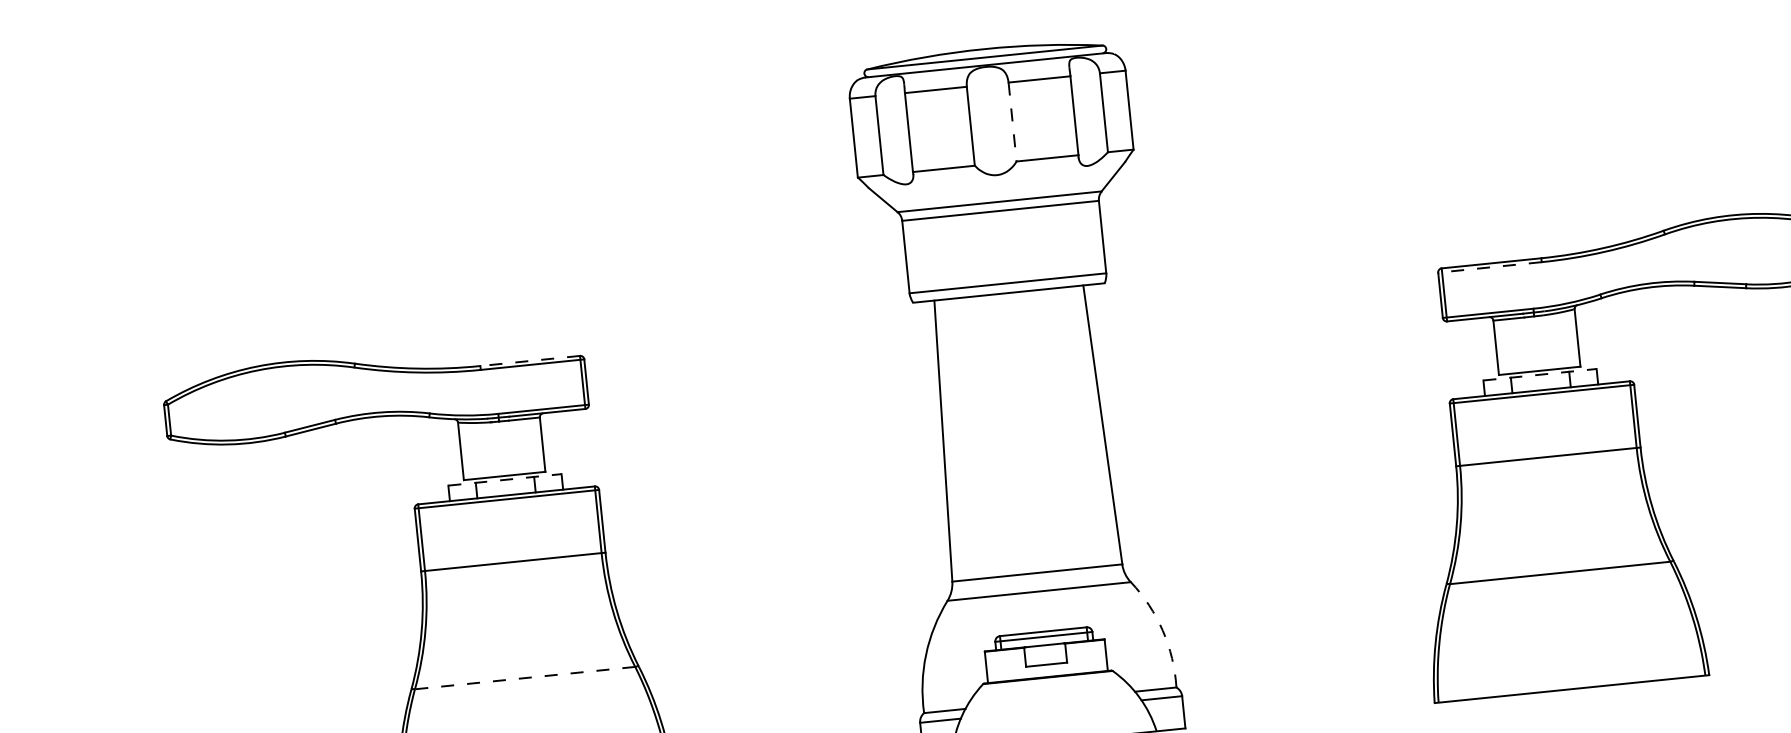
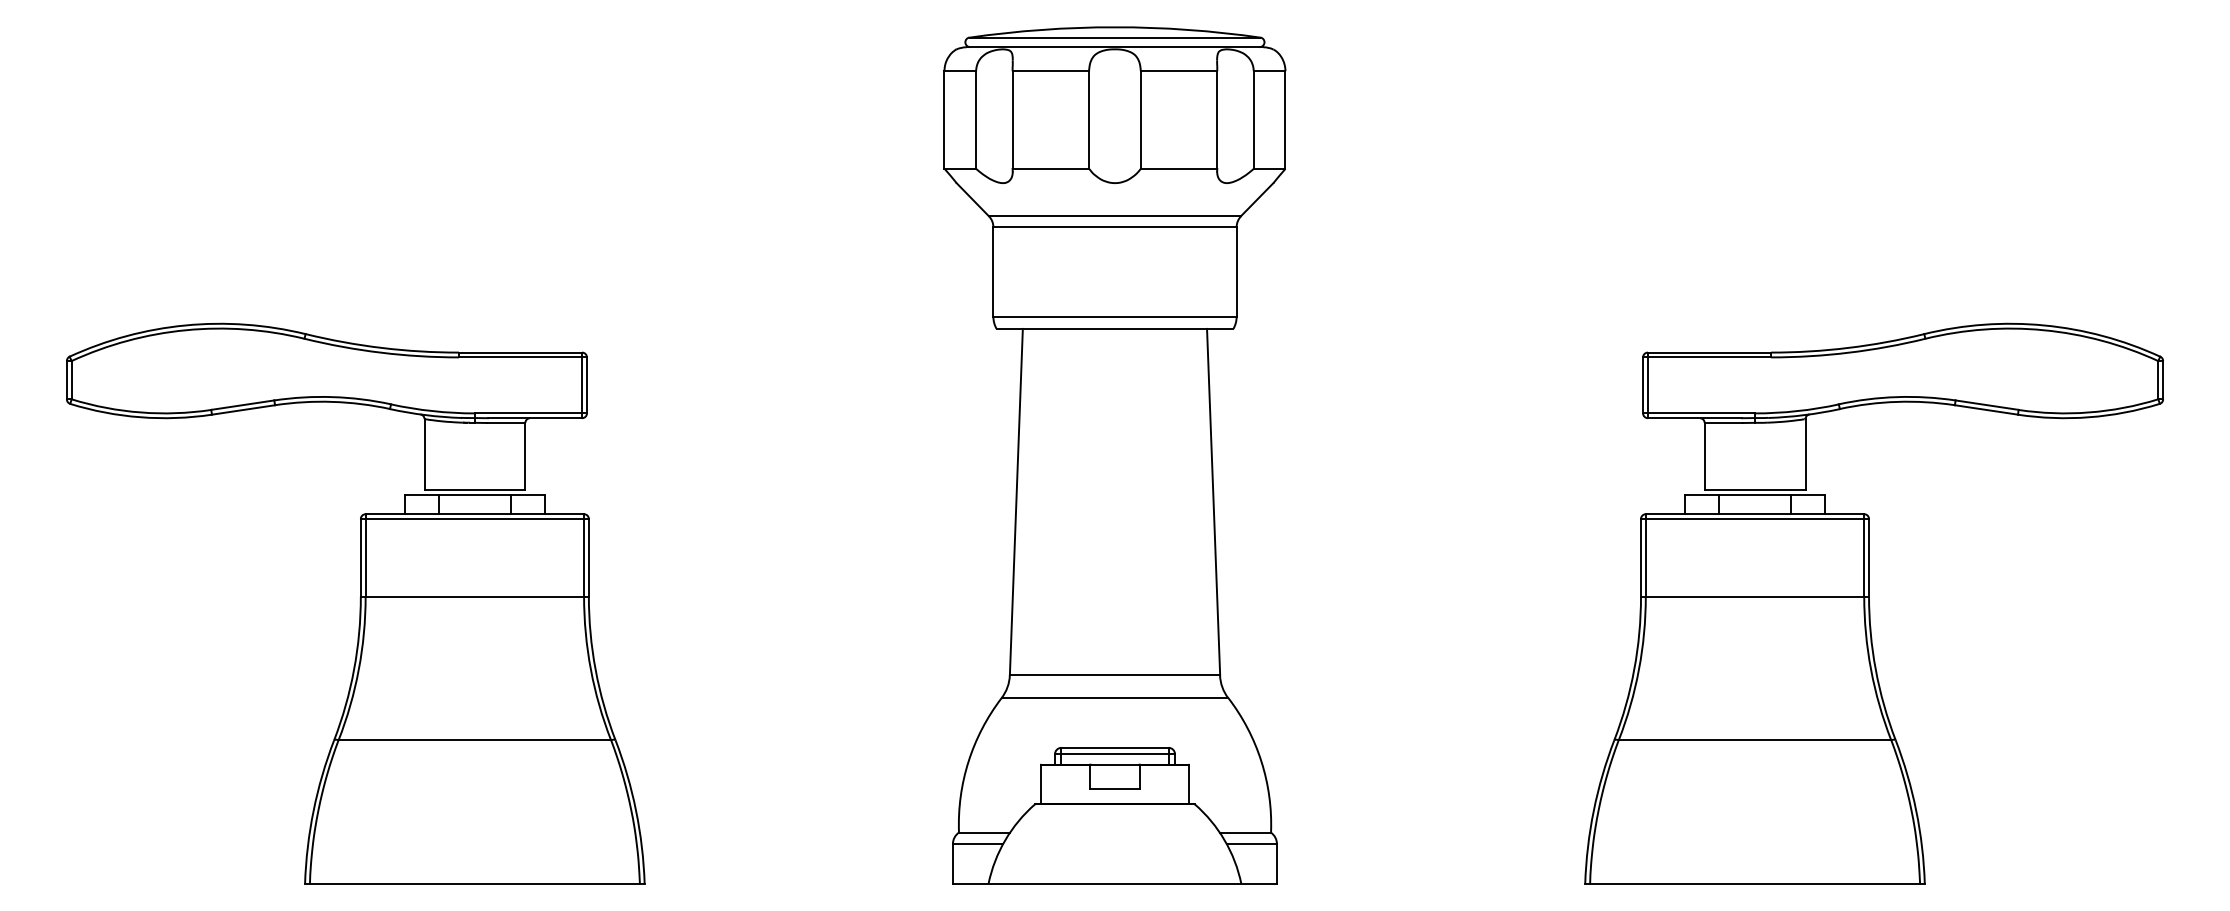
line: (1012, 122) -> (1140, 120), dashed -> solid
line: (1489, 267) -> (1706, 357), dashed -> solid
line: (530, 360) -> (520, 352), dashed -> solid
line: (1540, 375) -> (1755, 495), dashed -> solid
line: (505, 480) -> (475, 495), dashed -> solid
arc: (1162, 630) -> (1261, 761), dashed -> solid
line: (524, 678) -> (474, 740), dashed -> solid

